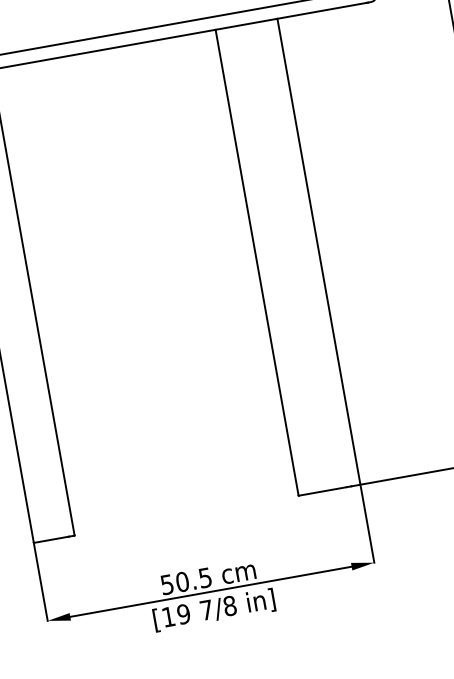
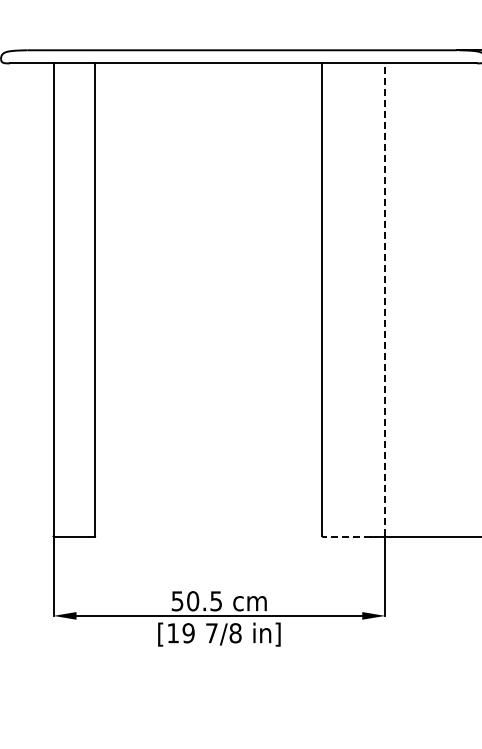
line: (319, 251) -> (385, 299), solid -> dashed
line: (322, 491) -> (346, 536), solid -> dashed

